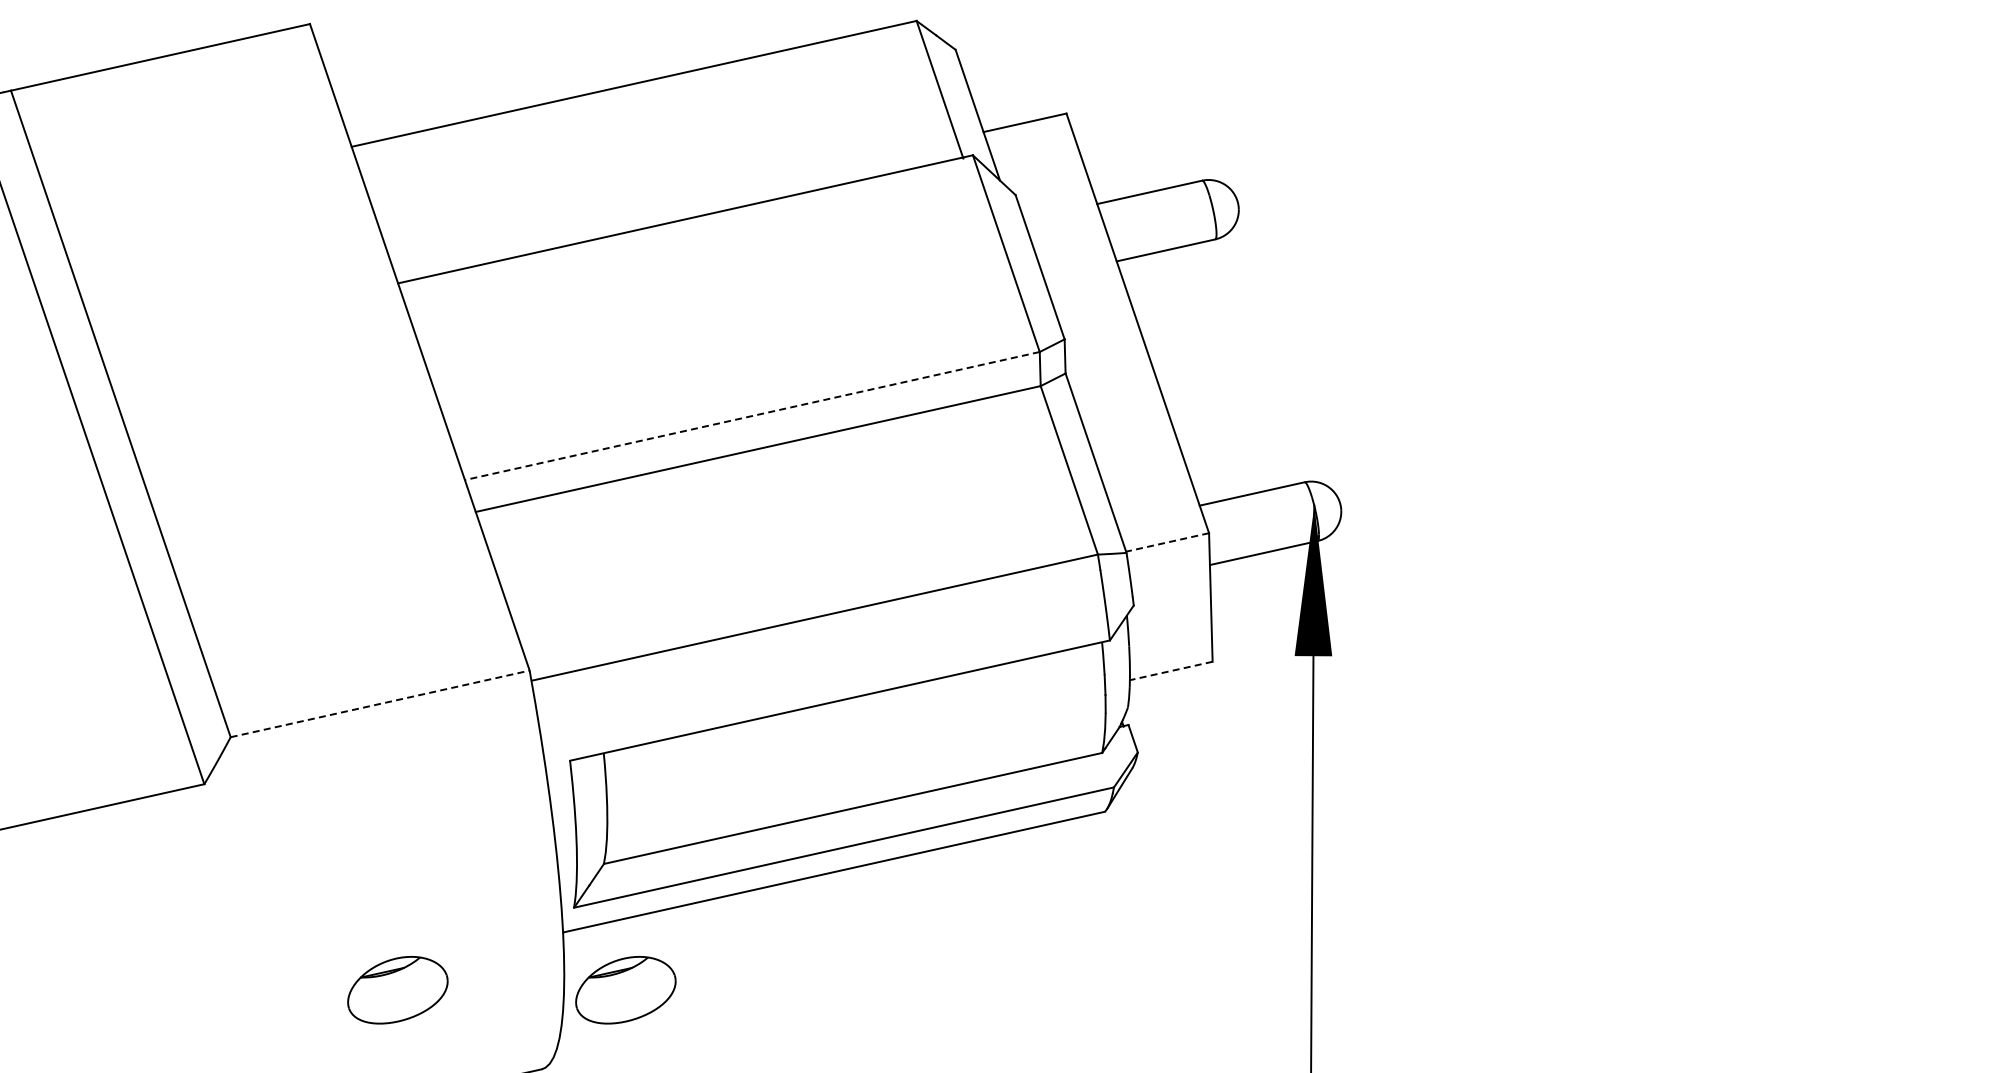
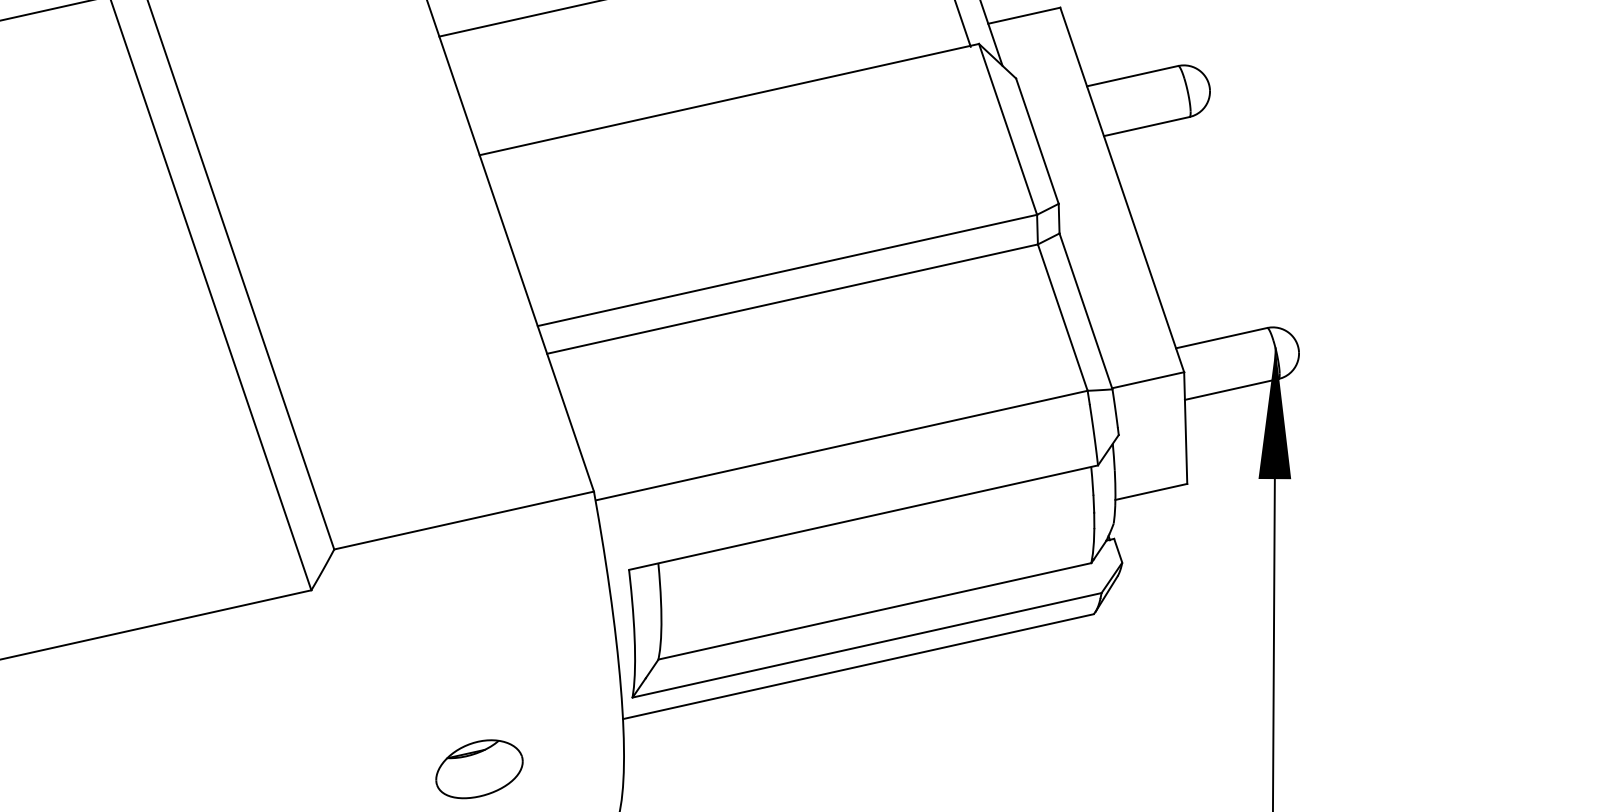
line: (751, 416) -> (786, 270), dashed -> solid
line: (1167, 542) -> (1148, 380), dashed -> solid
line: (1170, 671) -> (1150, 492), dashed -> solid
line: (380, 703) -> (464, 520), dashed -> solid
part: (625, 990) -> (677, 769), removed

